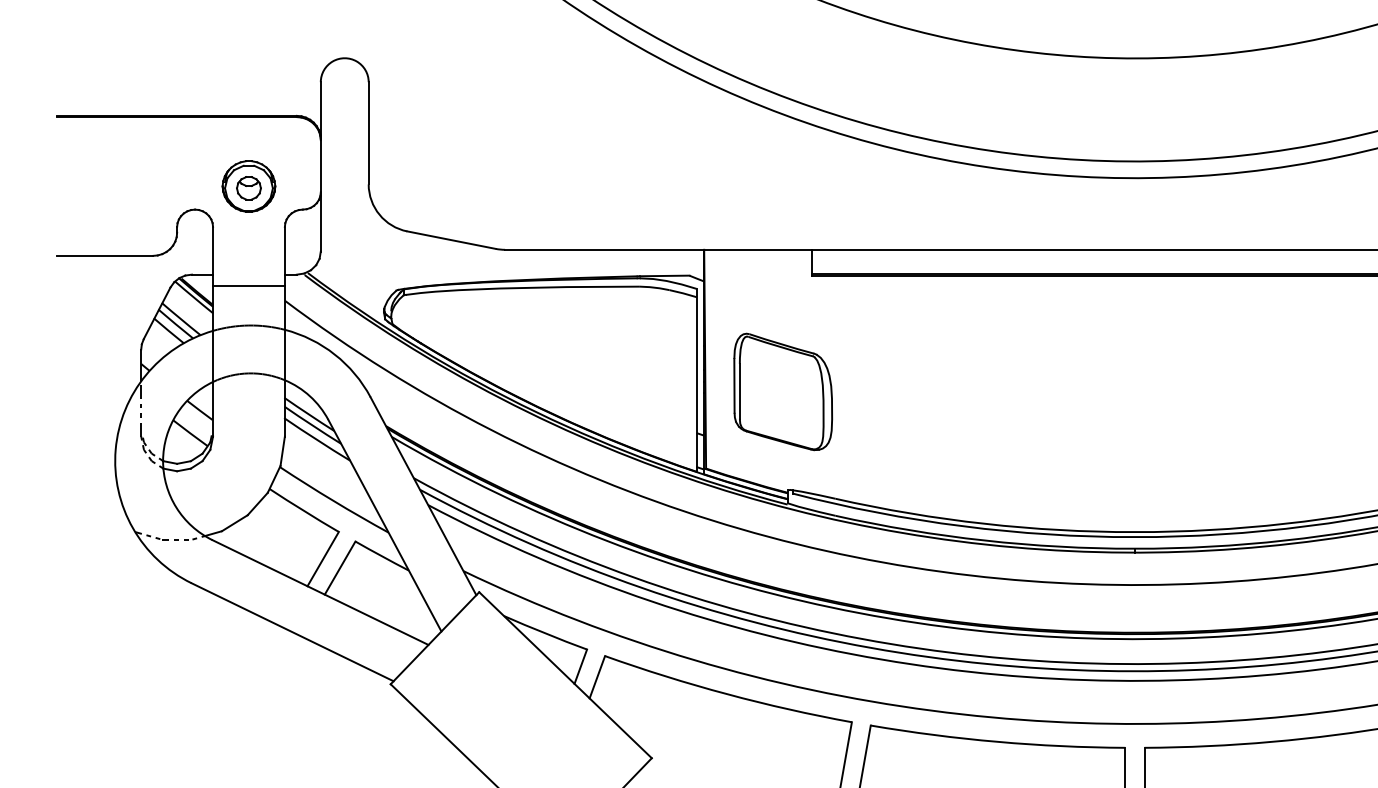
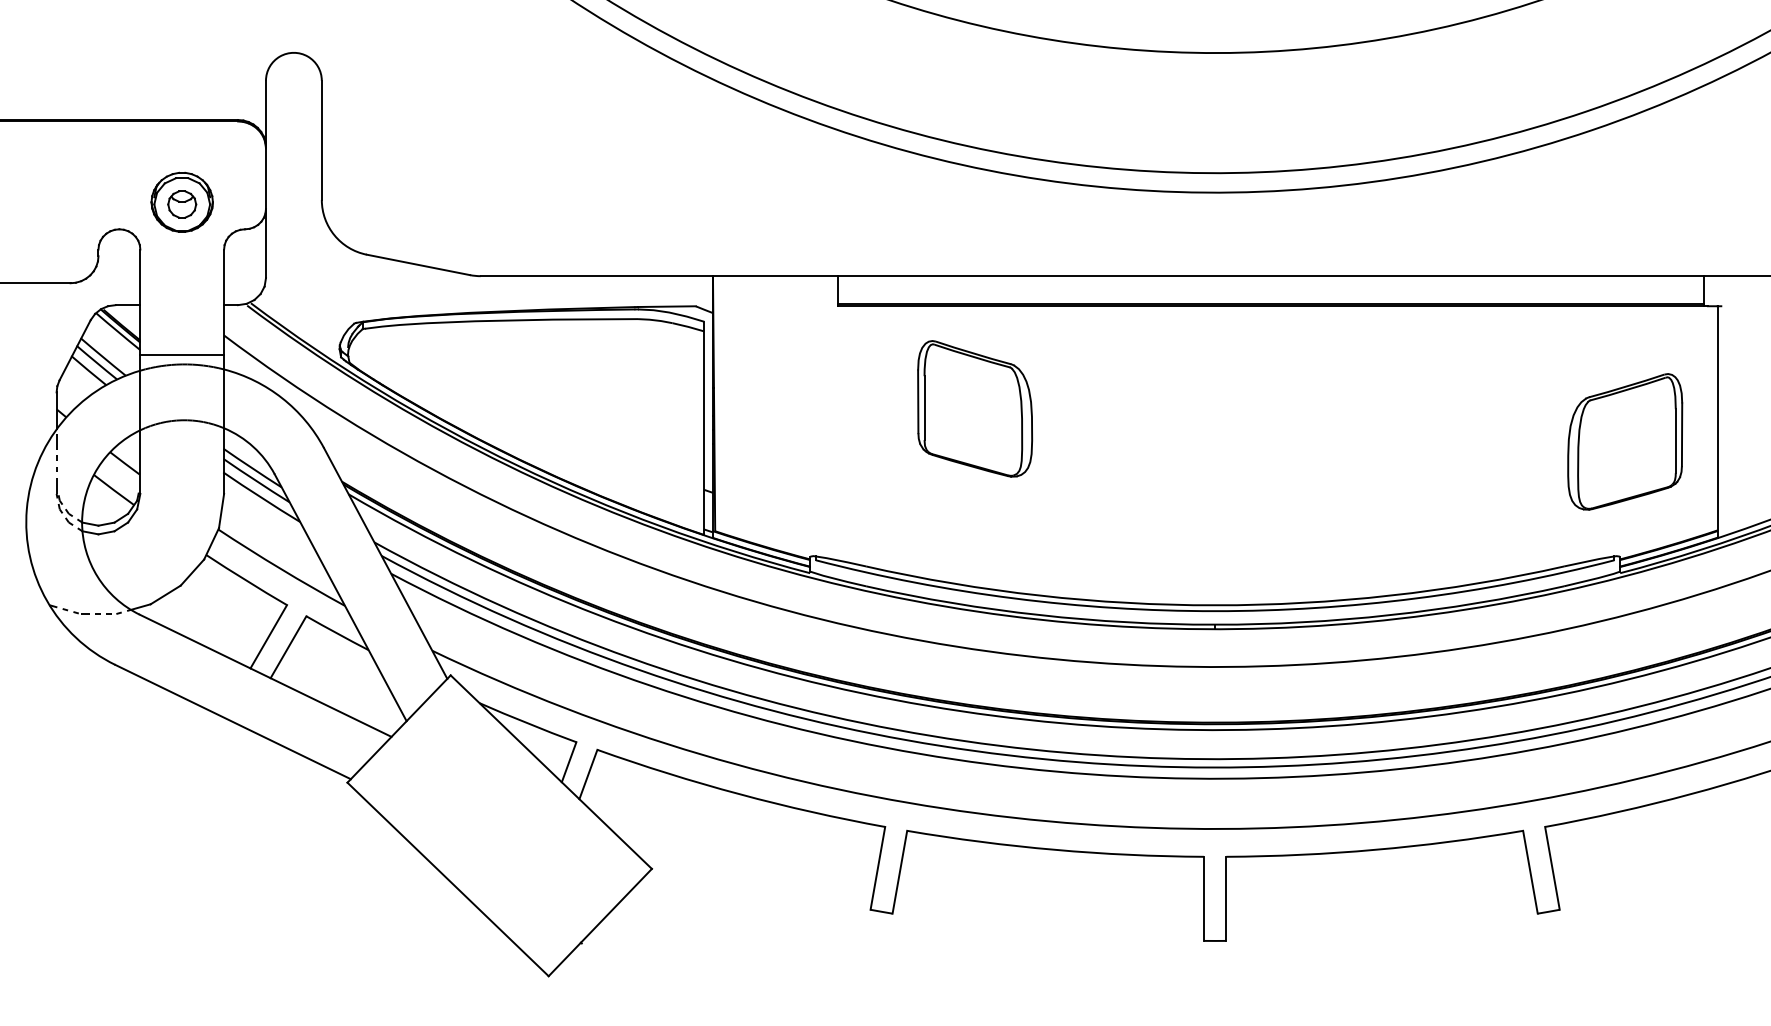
line: (249, 286) -> (182, 354), moved
part: (783, 391) -> (975, 408), moved

